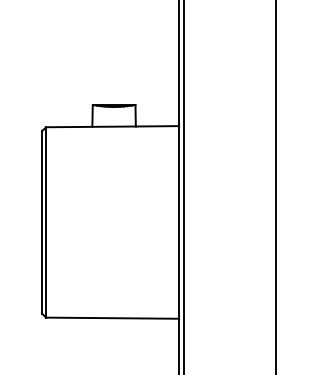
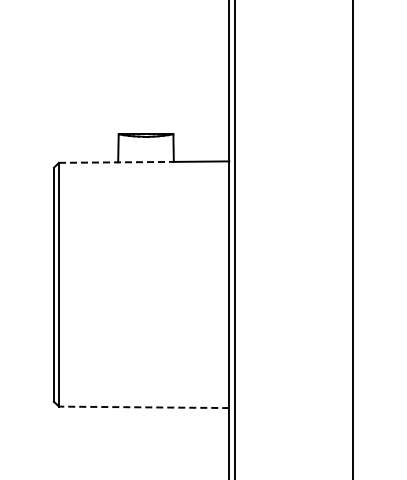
line: (91, 126) -> (116, 162), solid -> dashed
line: (112, 318) -> (143, 407), solid -> dashed

